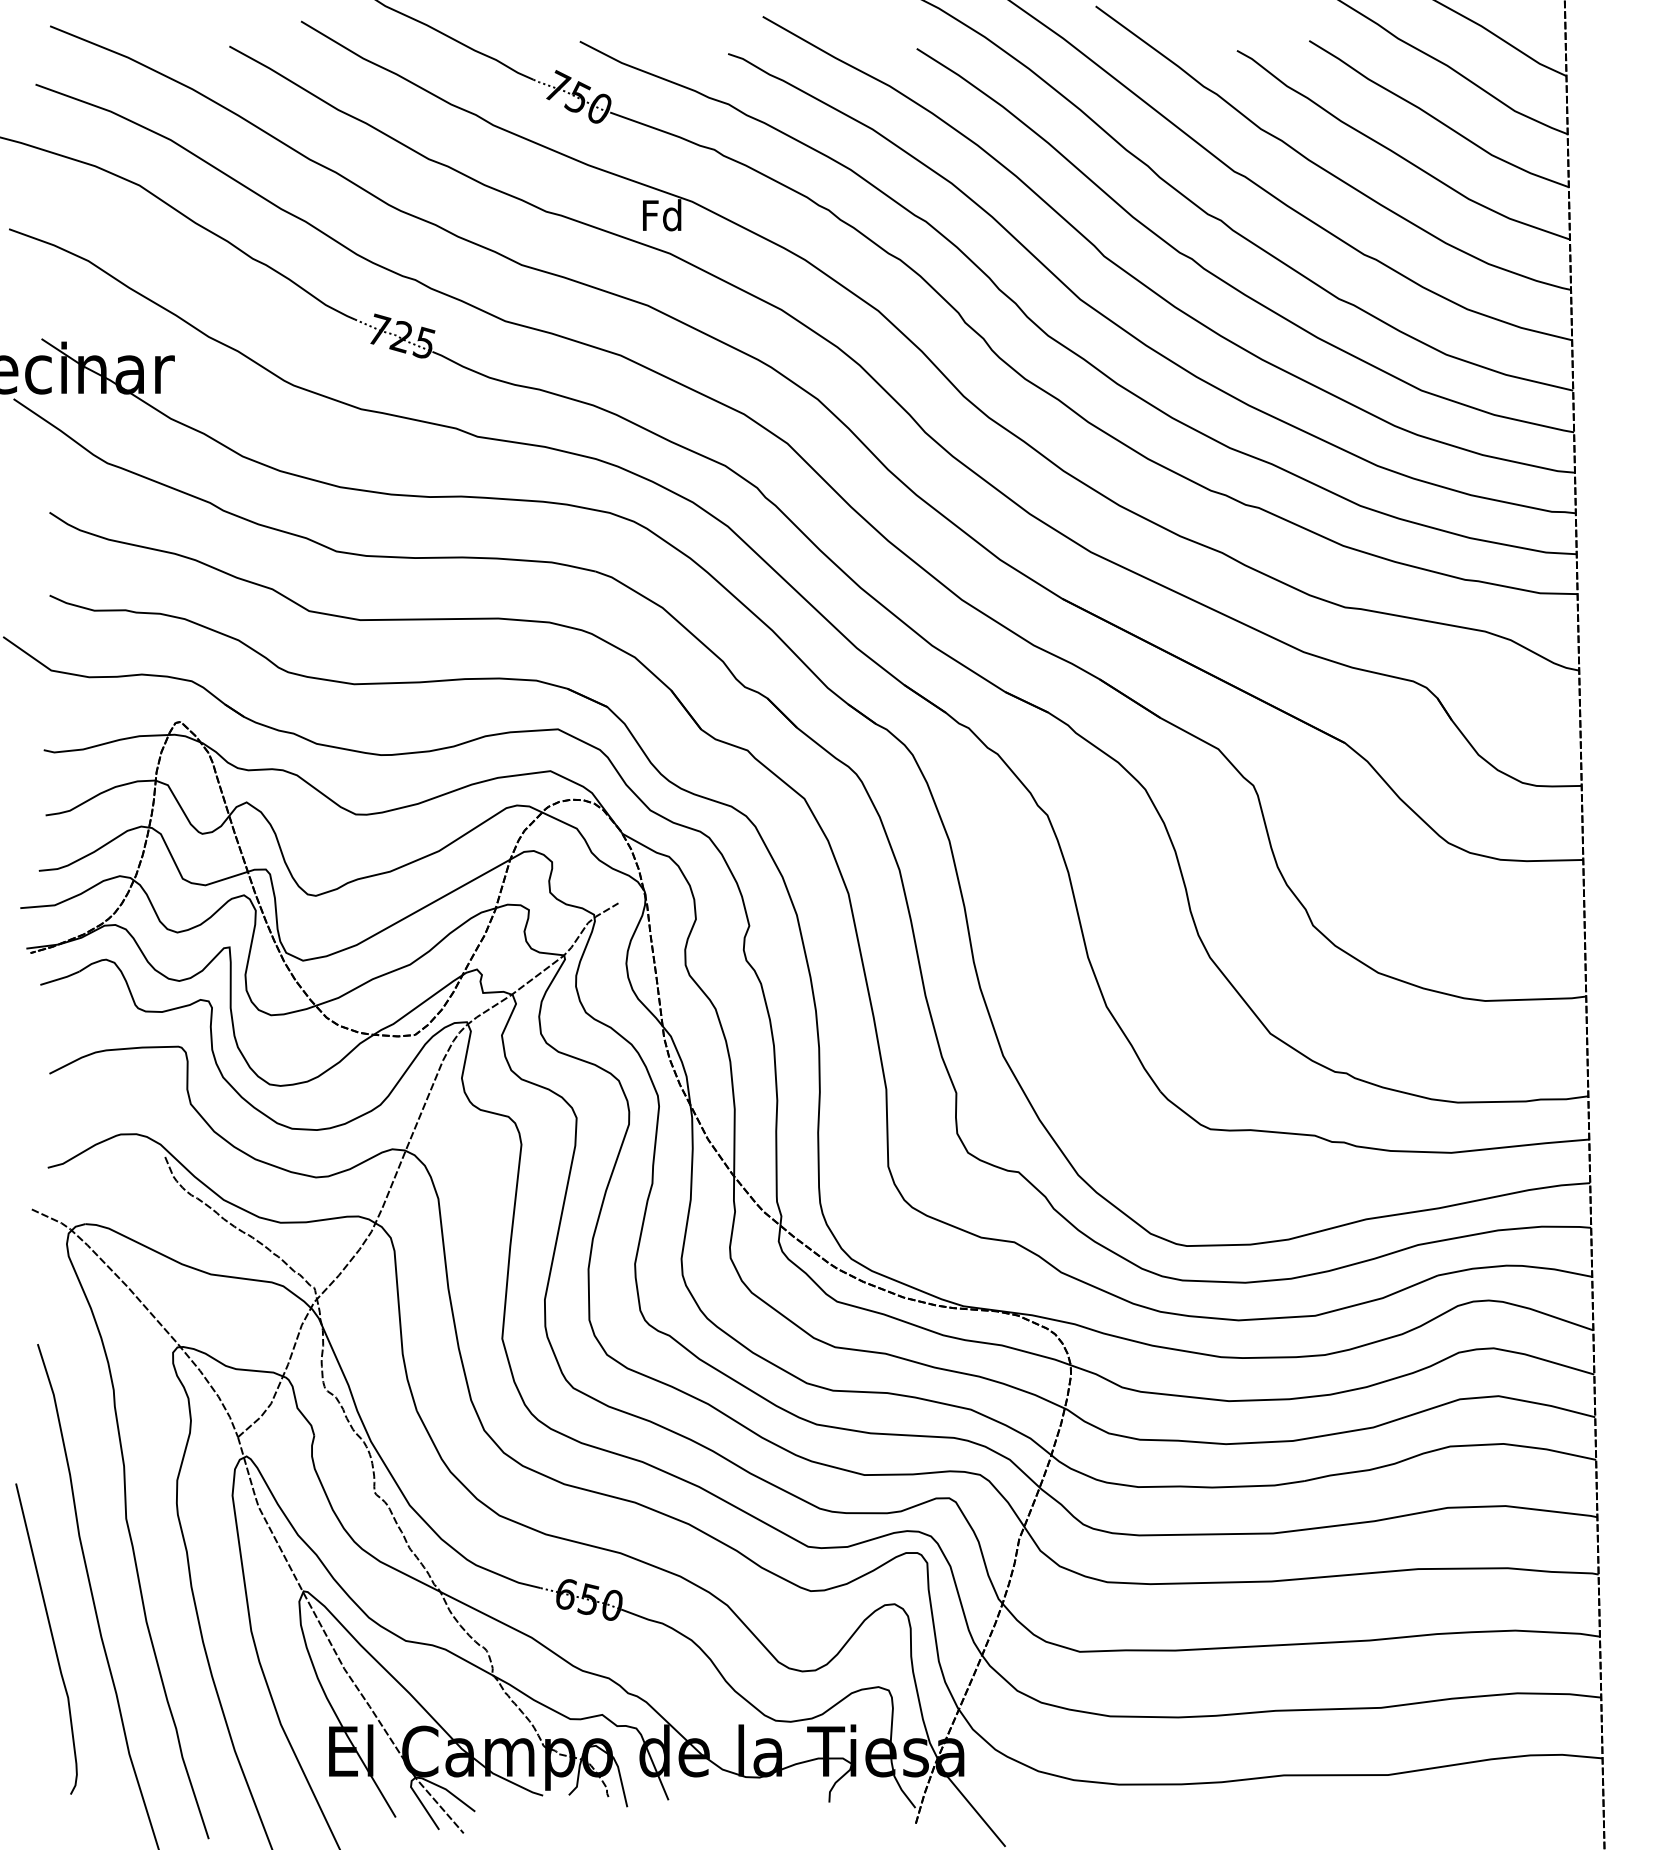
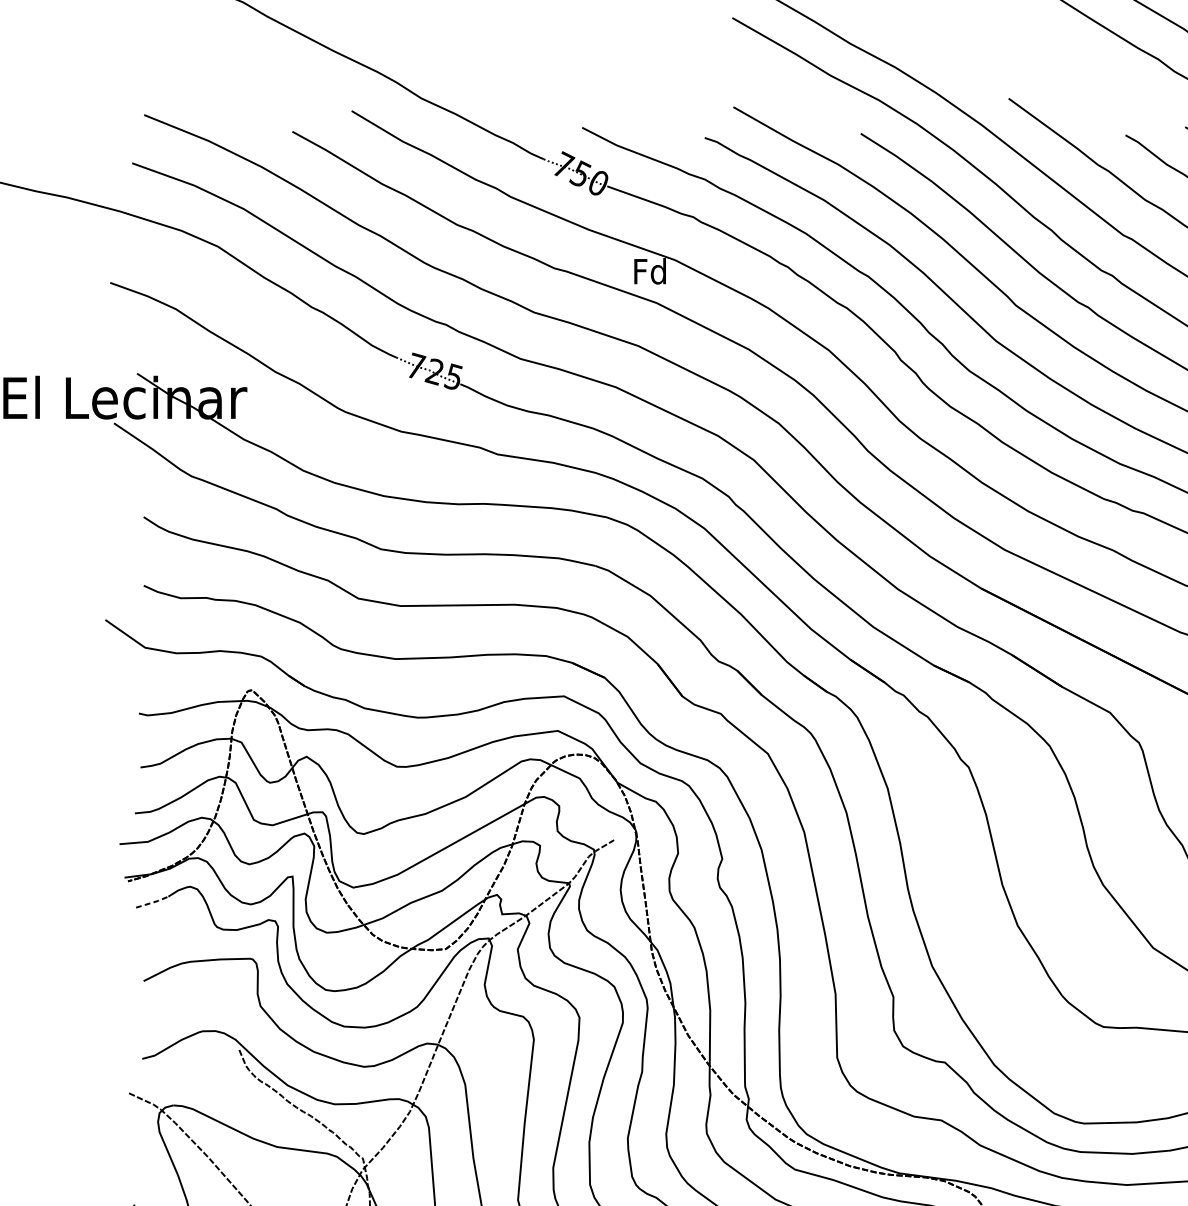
line: (60, 978) -> (152, 902), solid -> dashed

